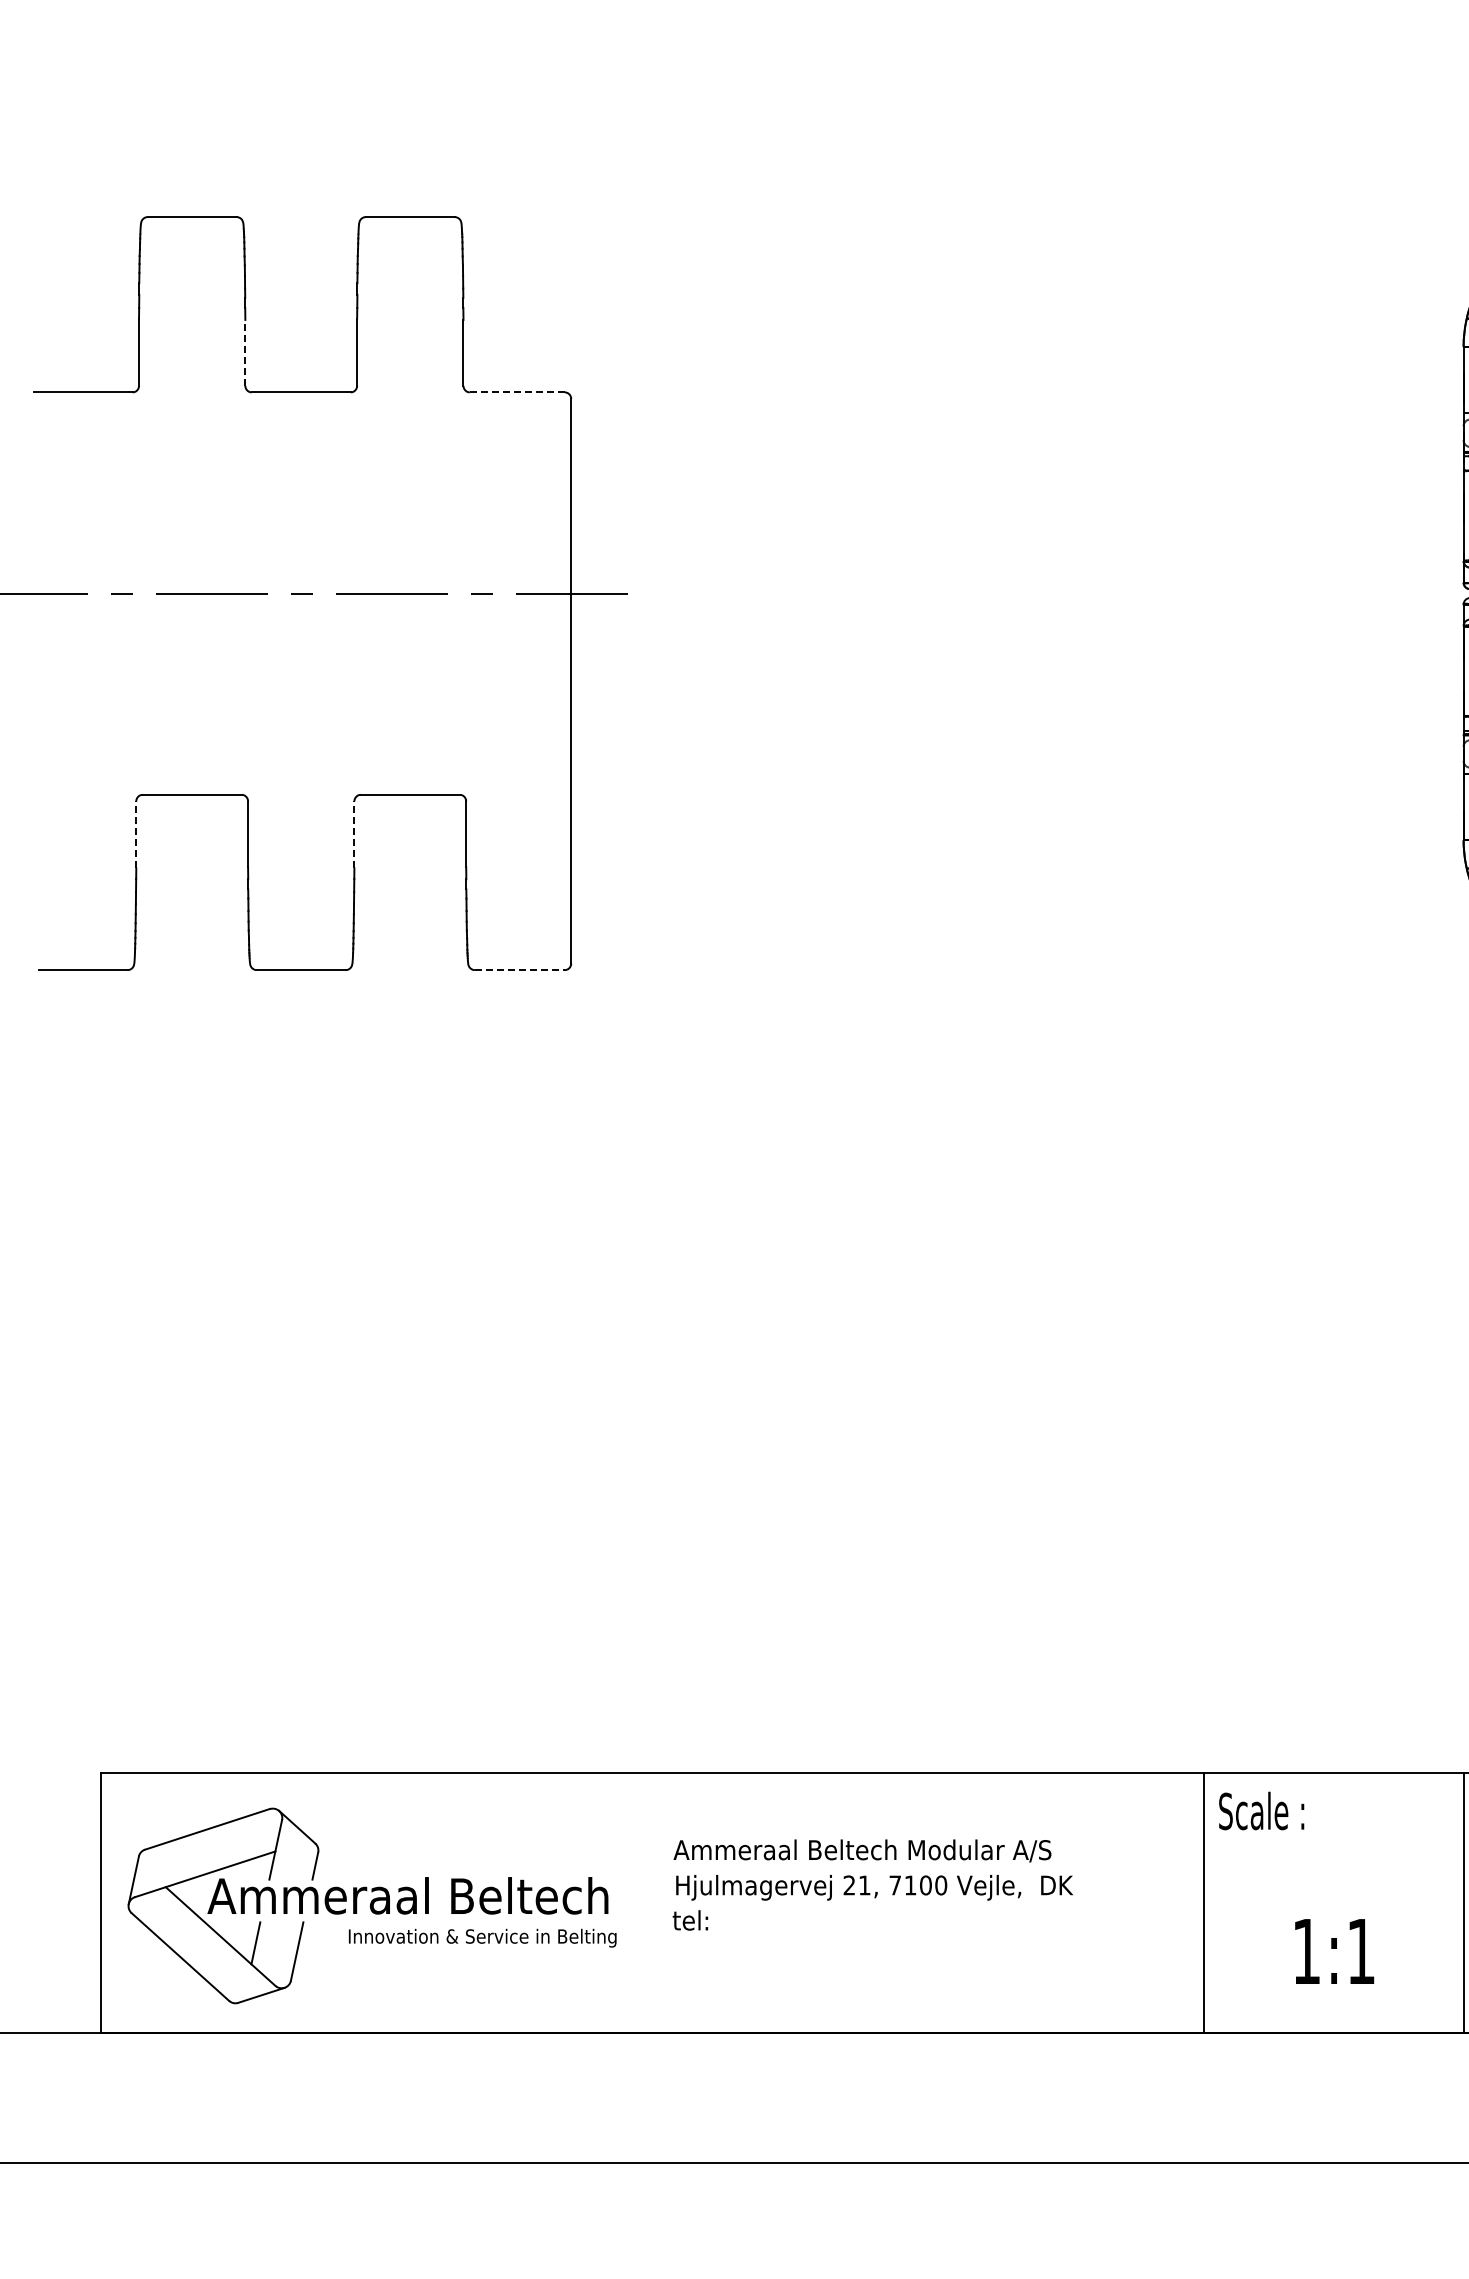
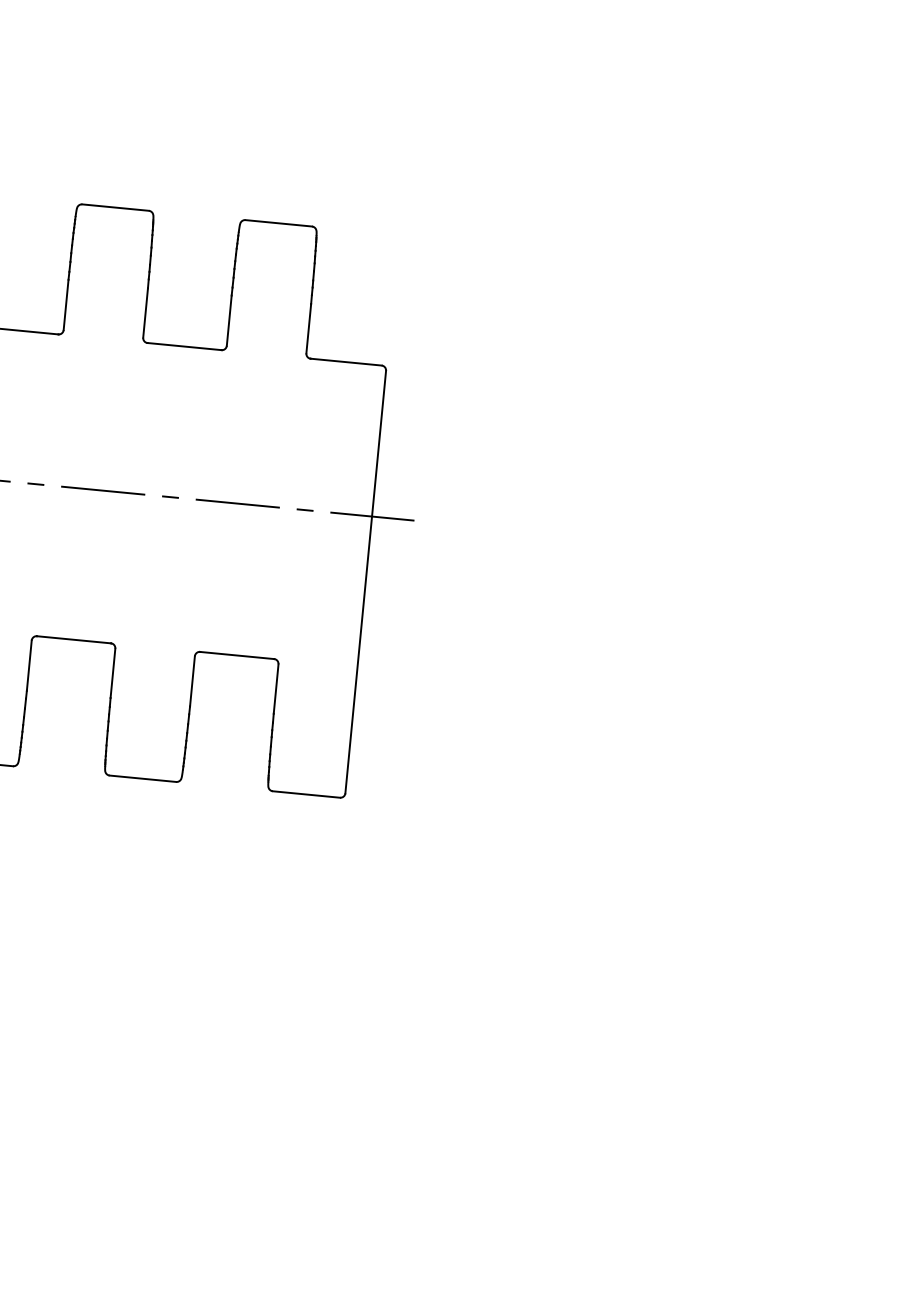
line: (245, 352) -> (145, 312), dashed -> solid
line: (517, 392) -> (346, 362), dashed -> solid
line: (136, 834) -> (29, 665), dashed -> solid
line: (354, 834) -> (192, 681), dashed -> solid
line: (519, 970) -> (306, 794), dashed -> solid

